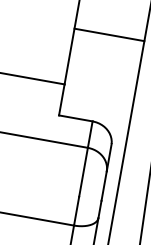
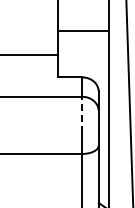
line: (108, 34) -> (82, 30), moved
line: (83, 171) -> (82, 114), solid -> dashed

